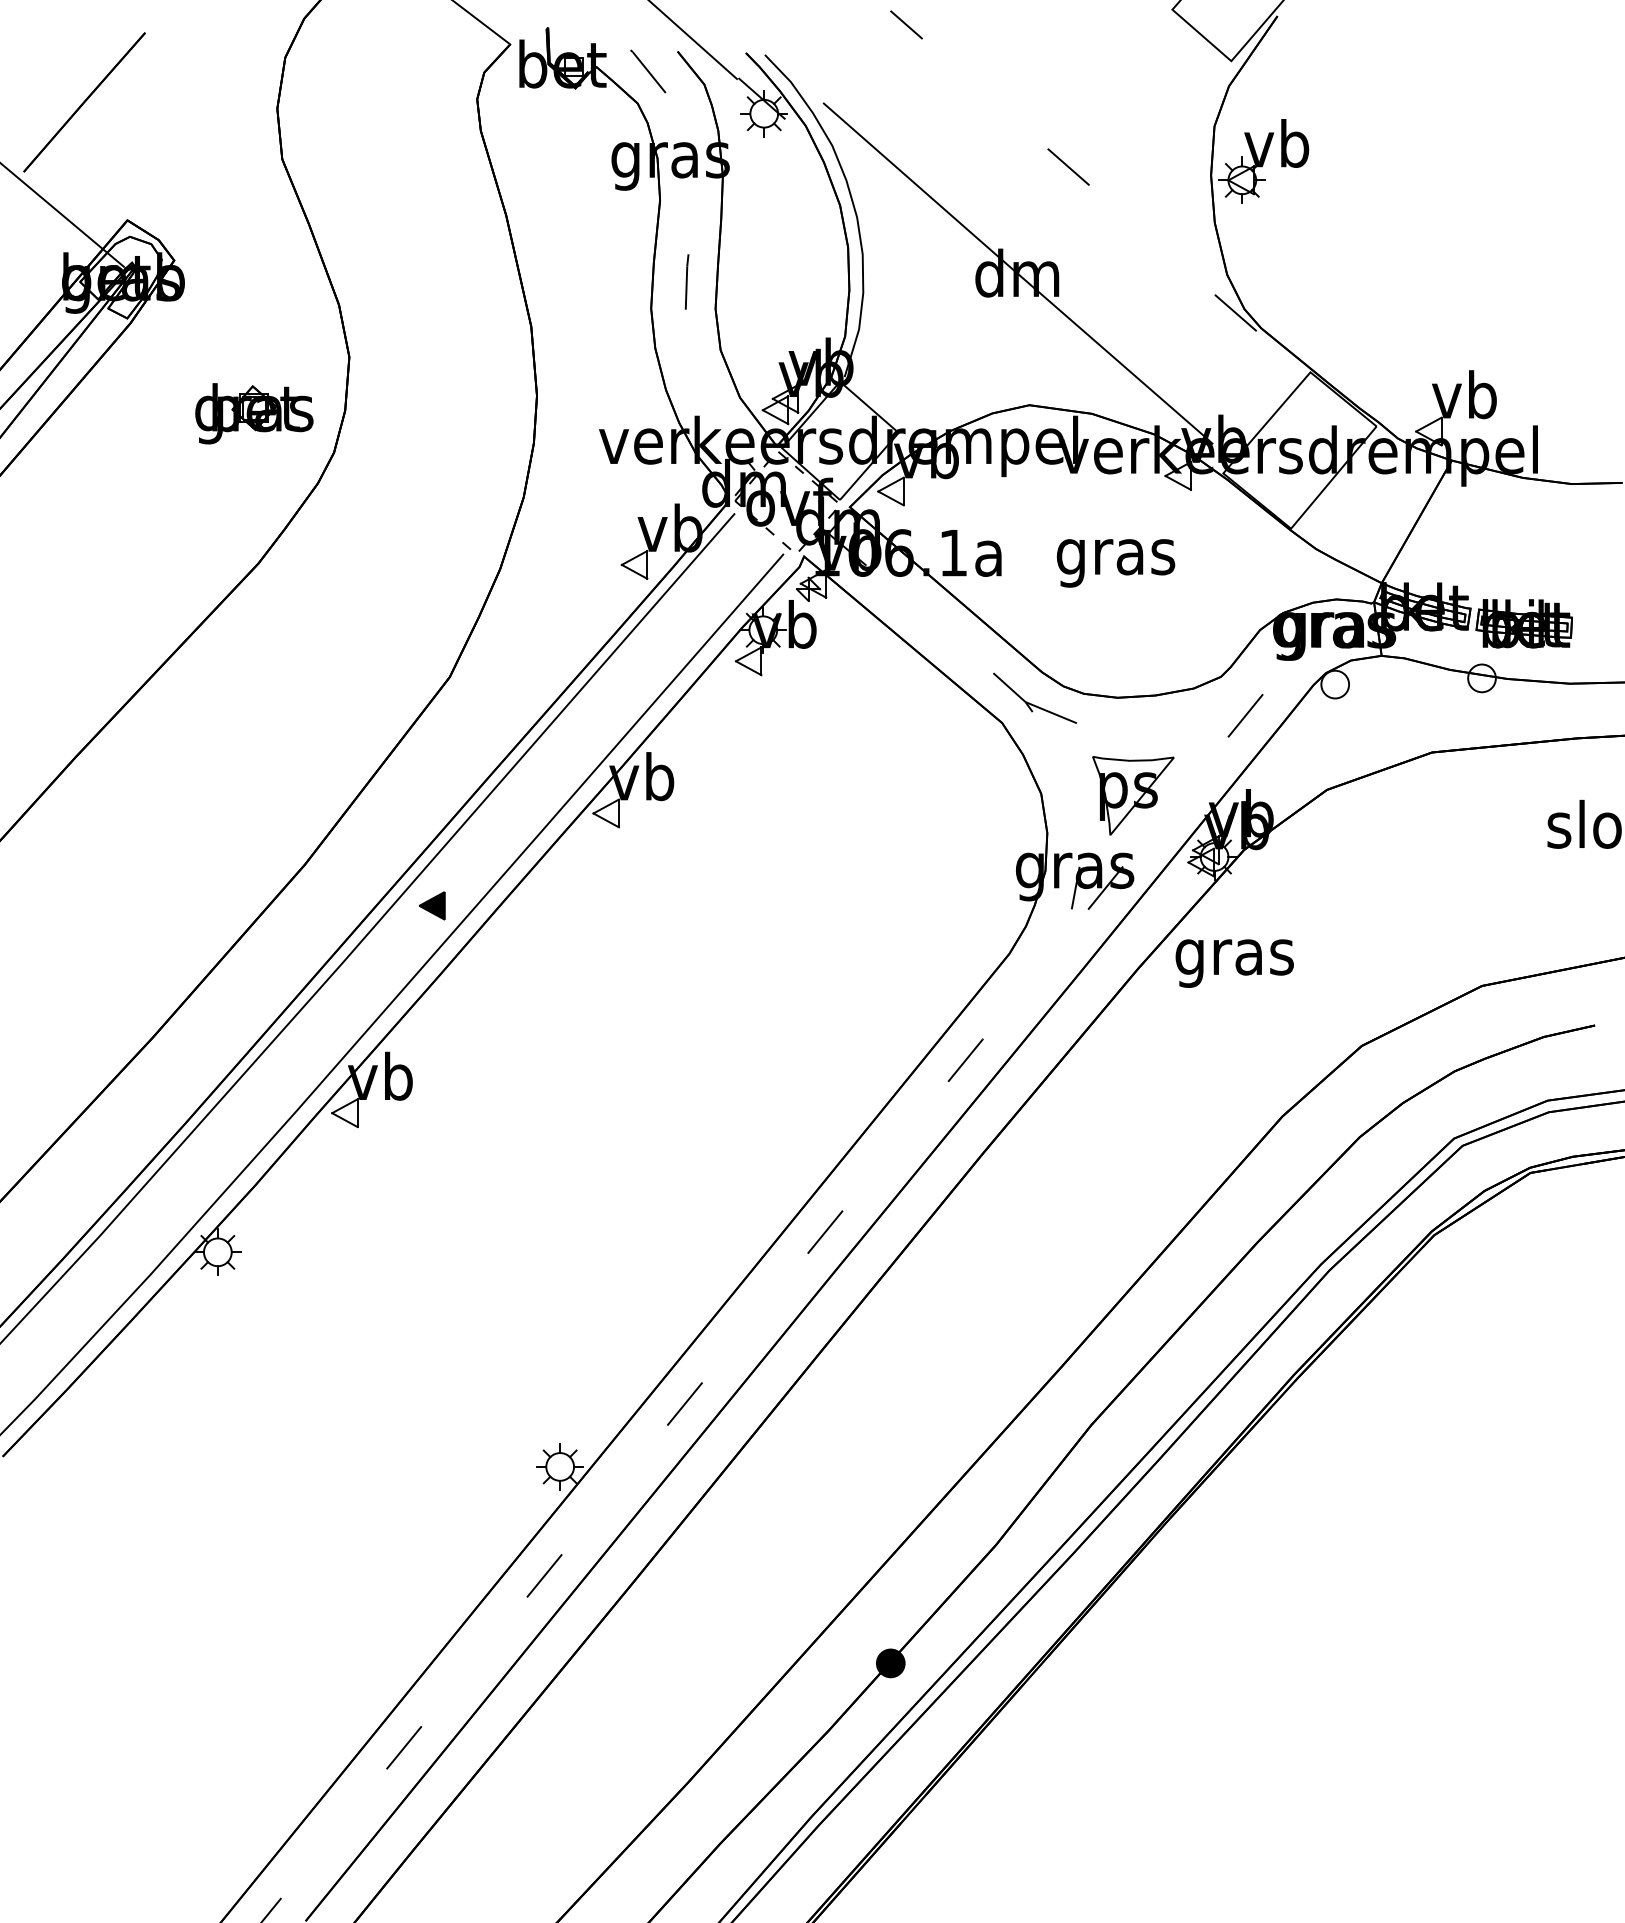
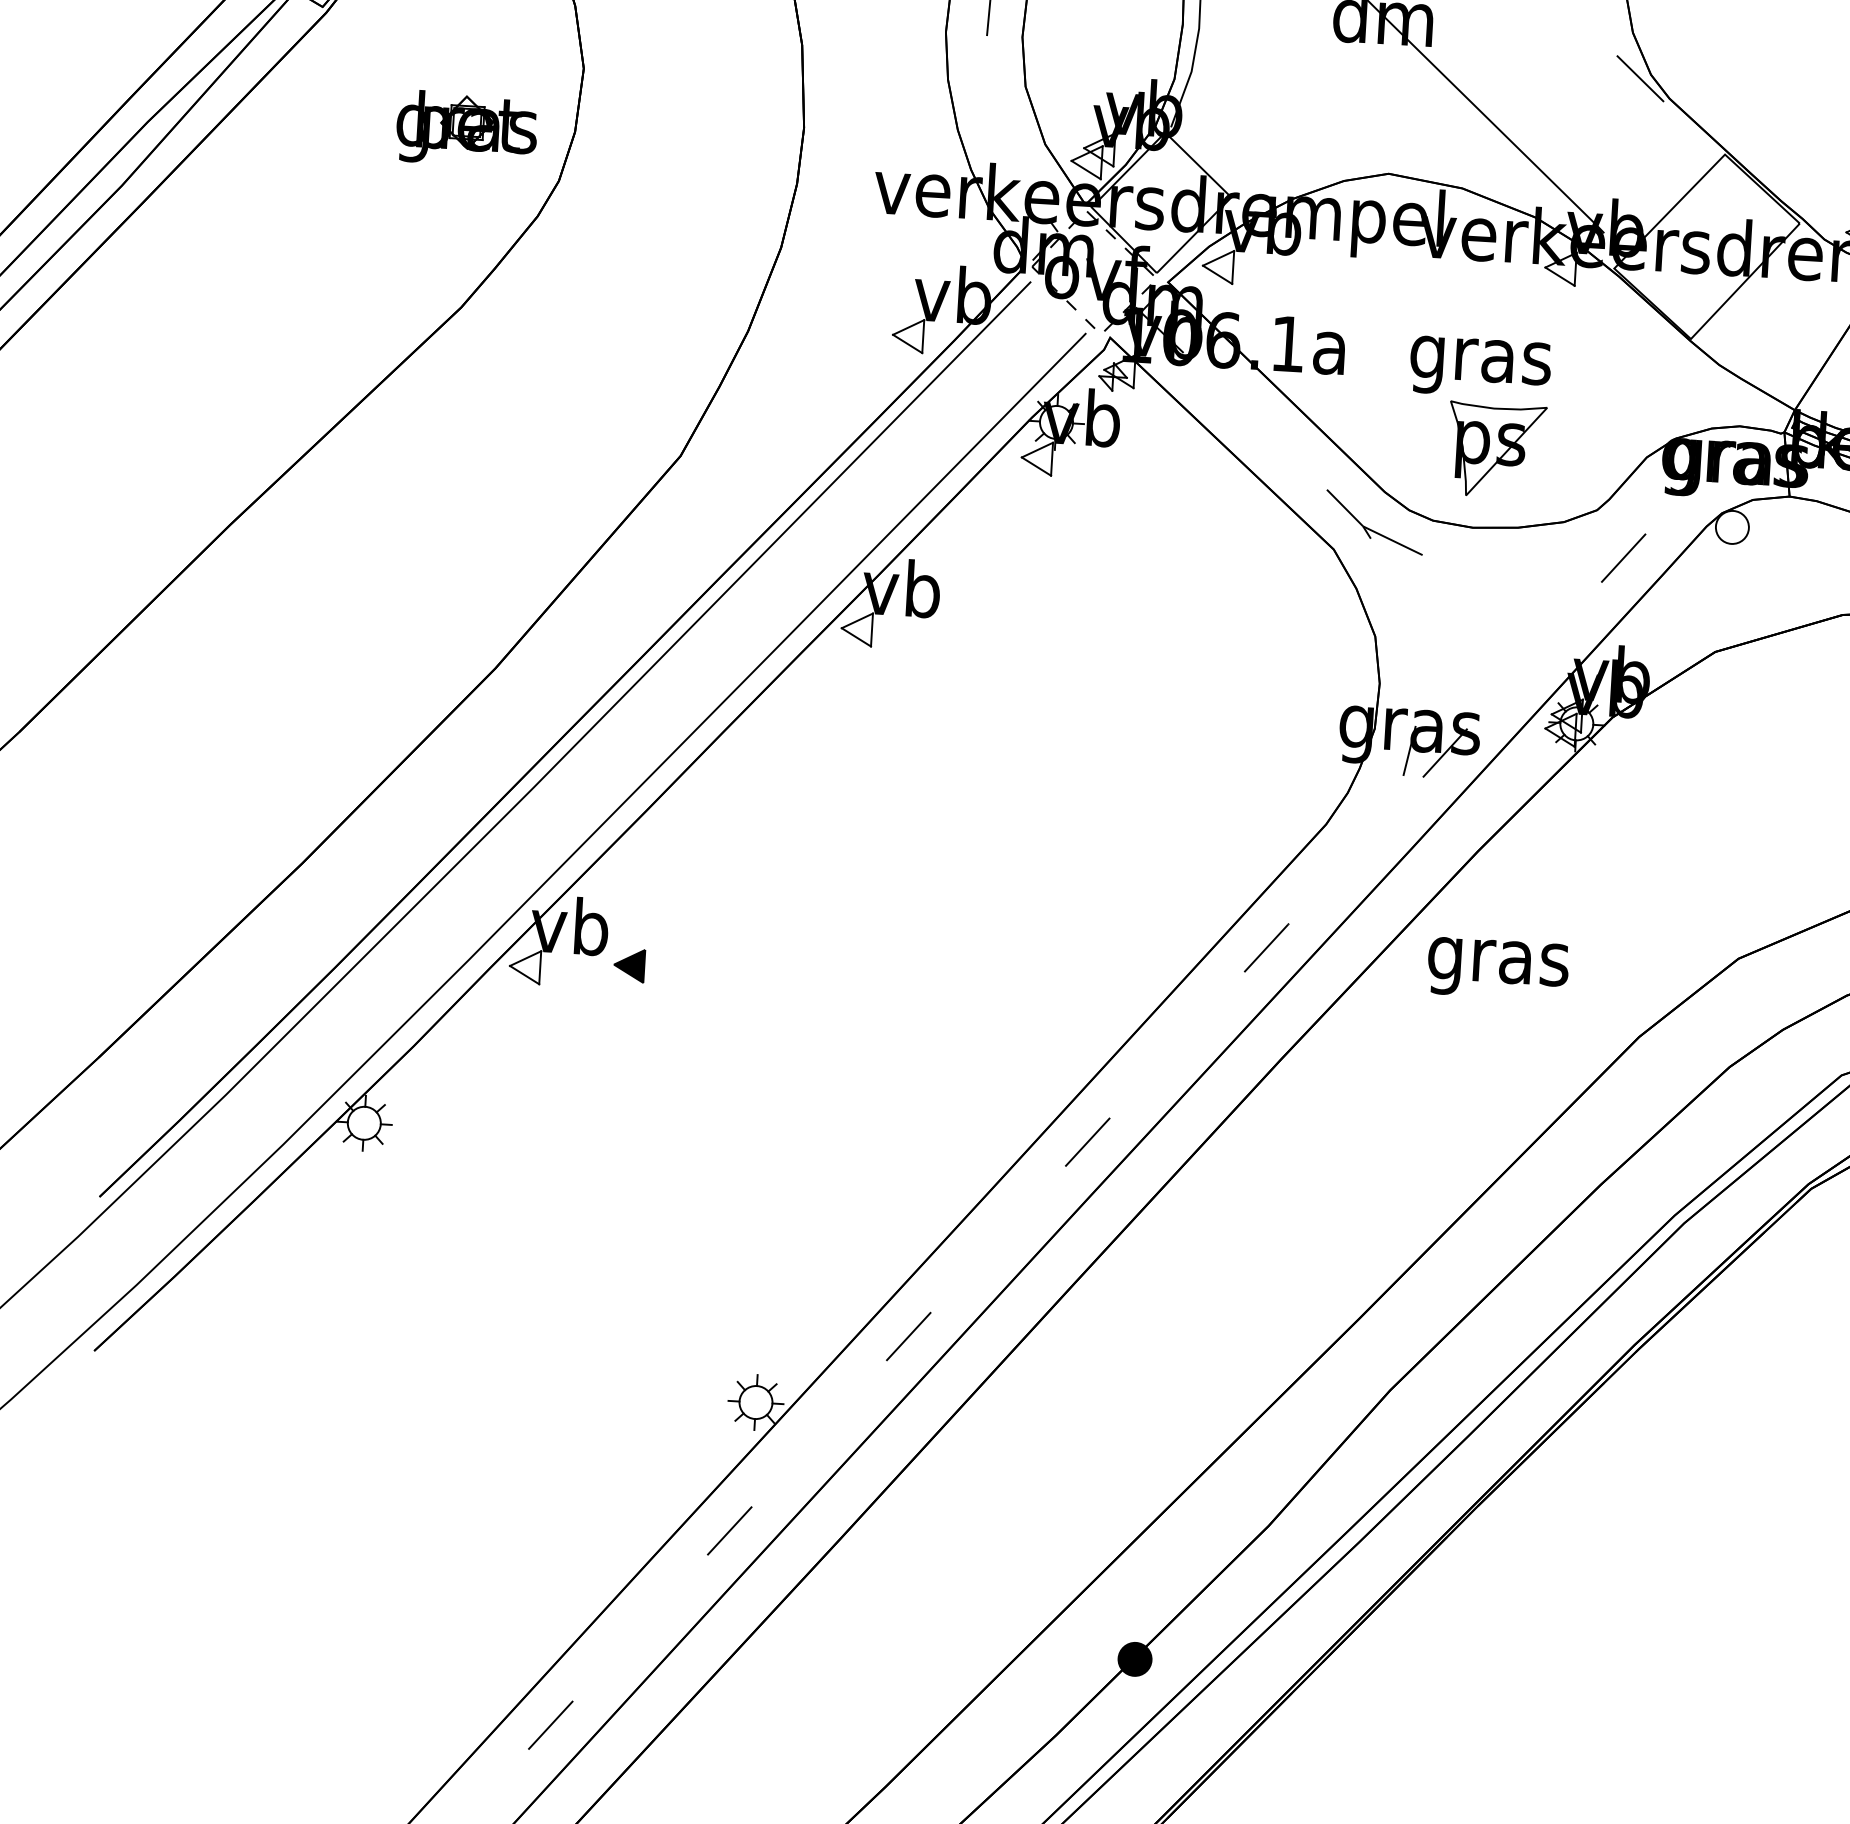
part: (1133, 795) -> (1496, 450), moved
part: (432, 905) -> (629, 965), moved
text: (1234, 963) -> (1497, 968), moved

